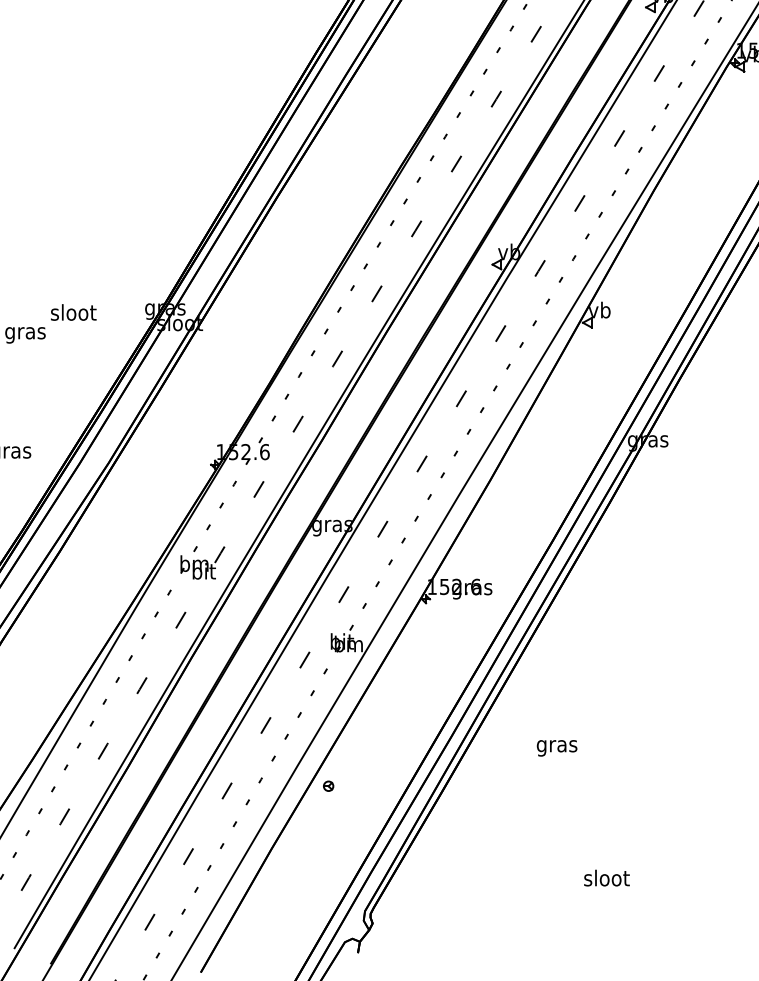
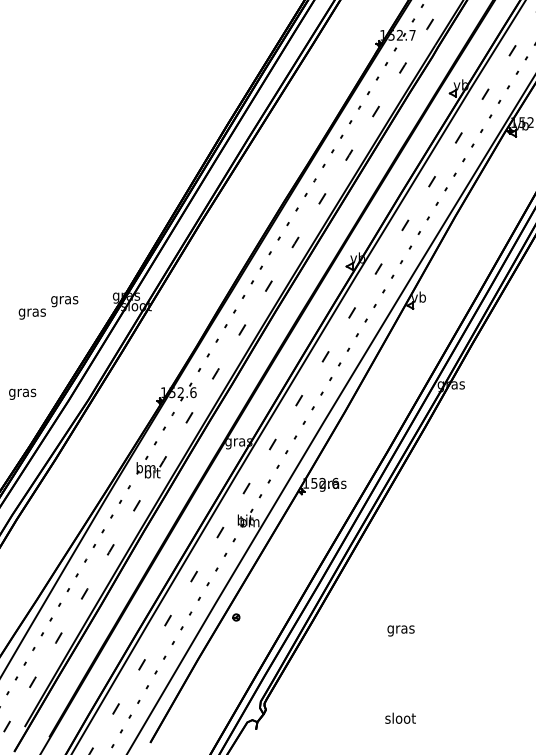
text: (73, 315) -> (64, 300), sloot -> gras
text: (556, 747) -> (400, 630), moved
text: (606, 876) -> (400, 717), moved

